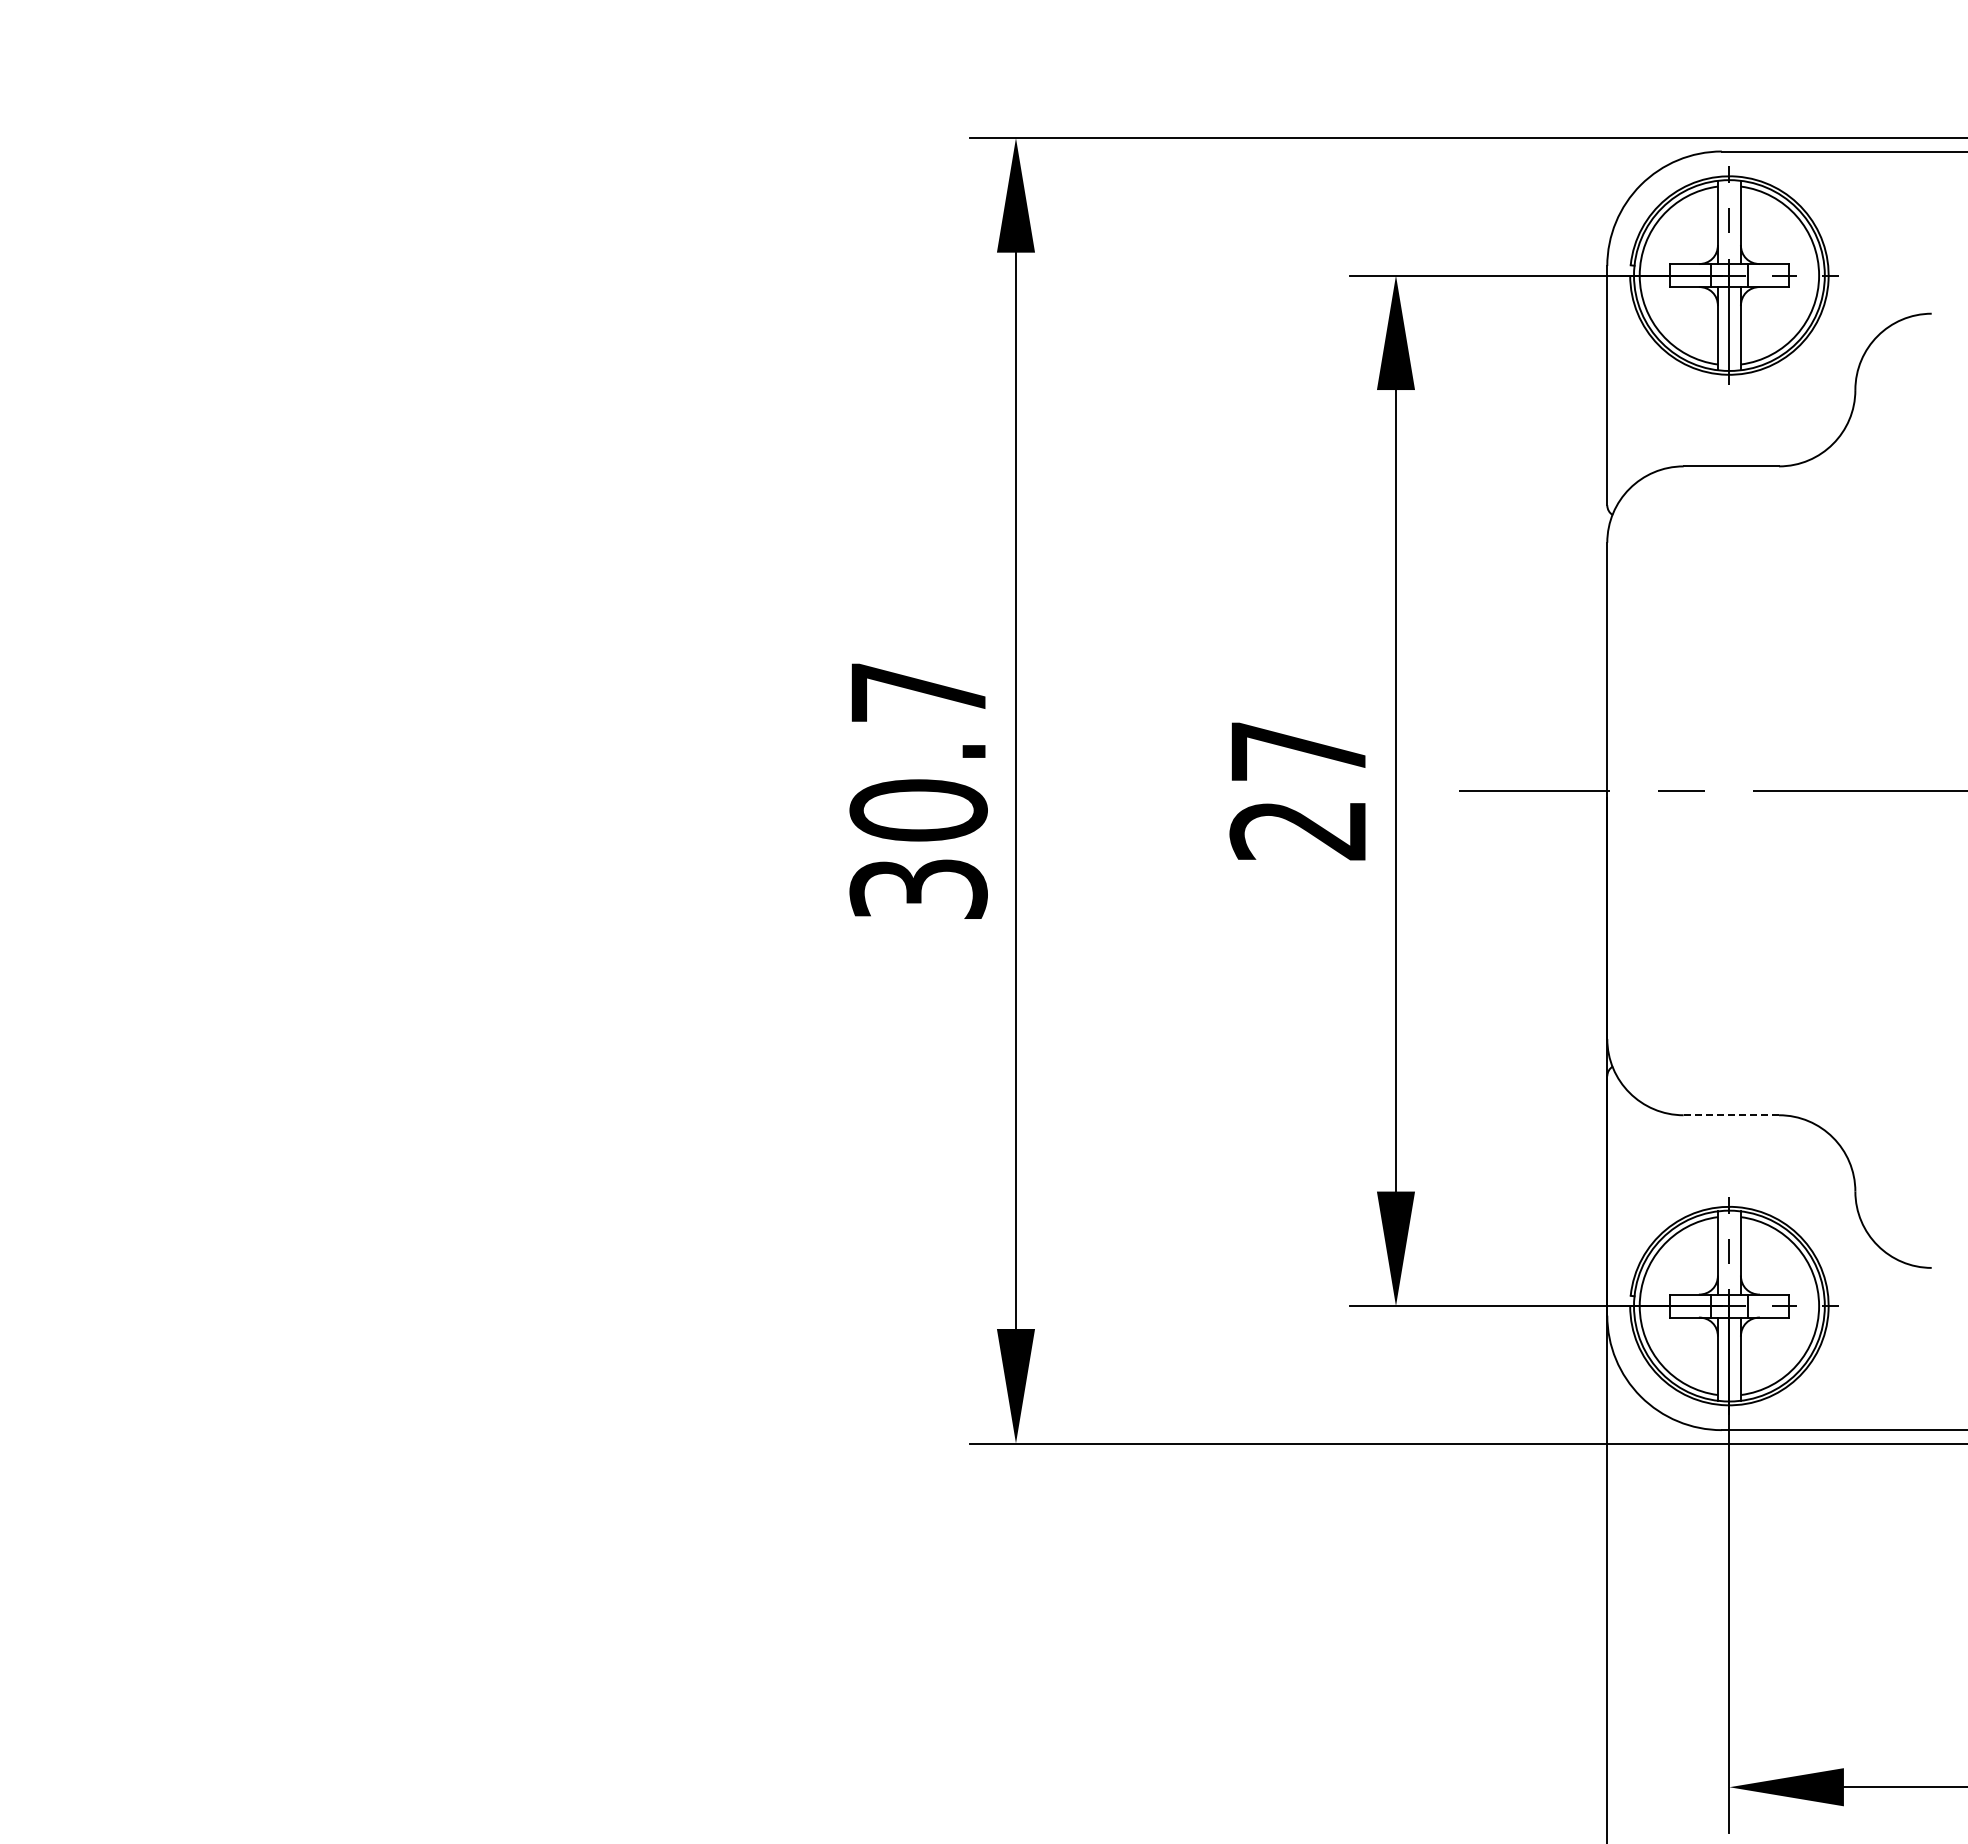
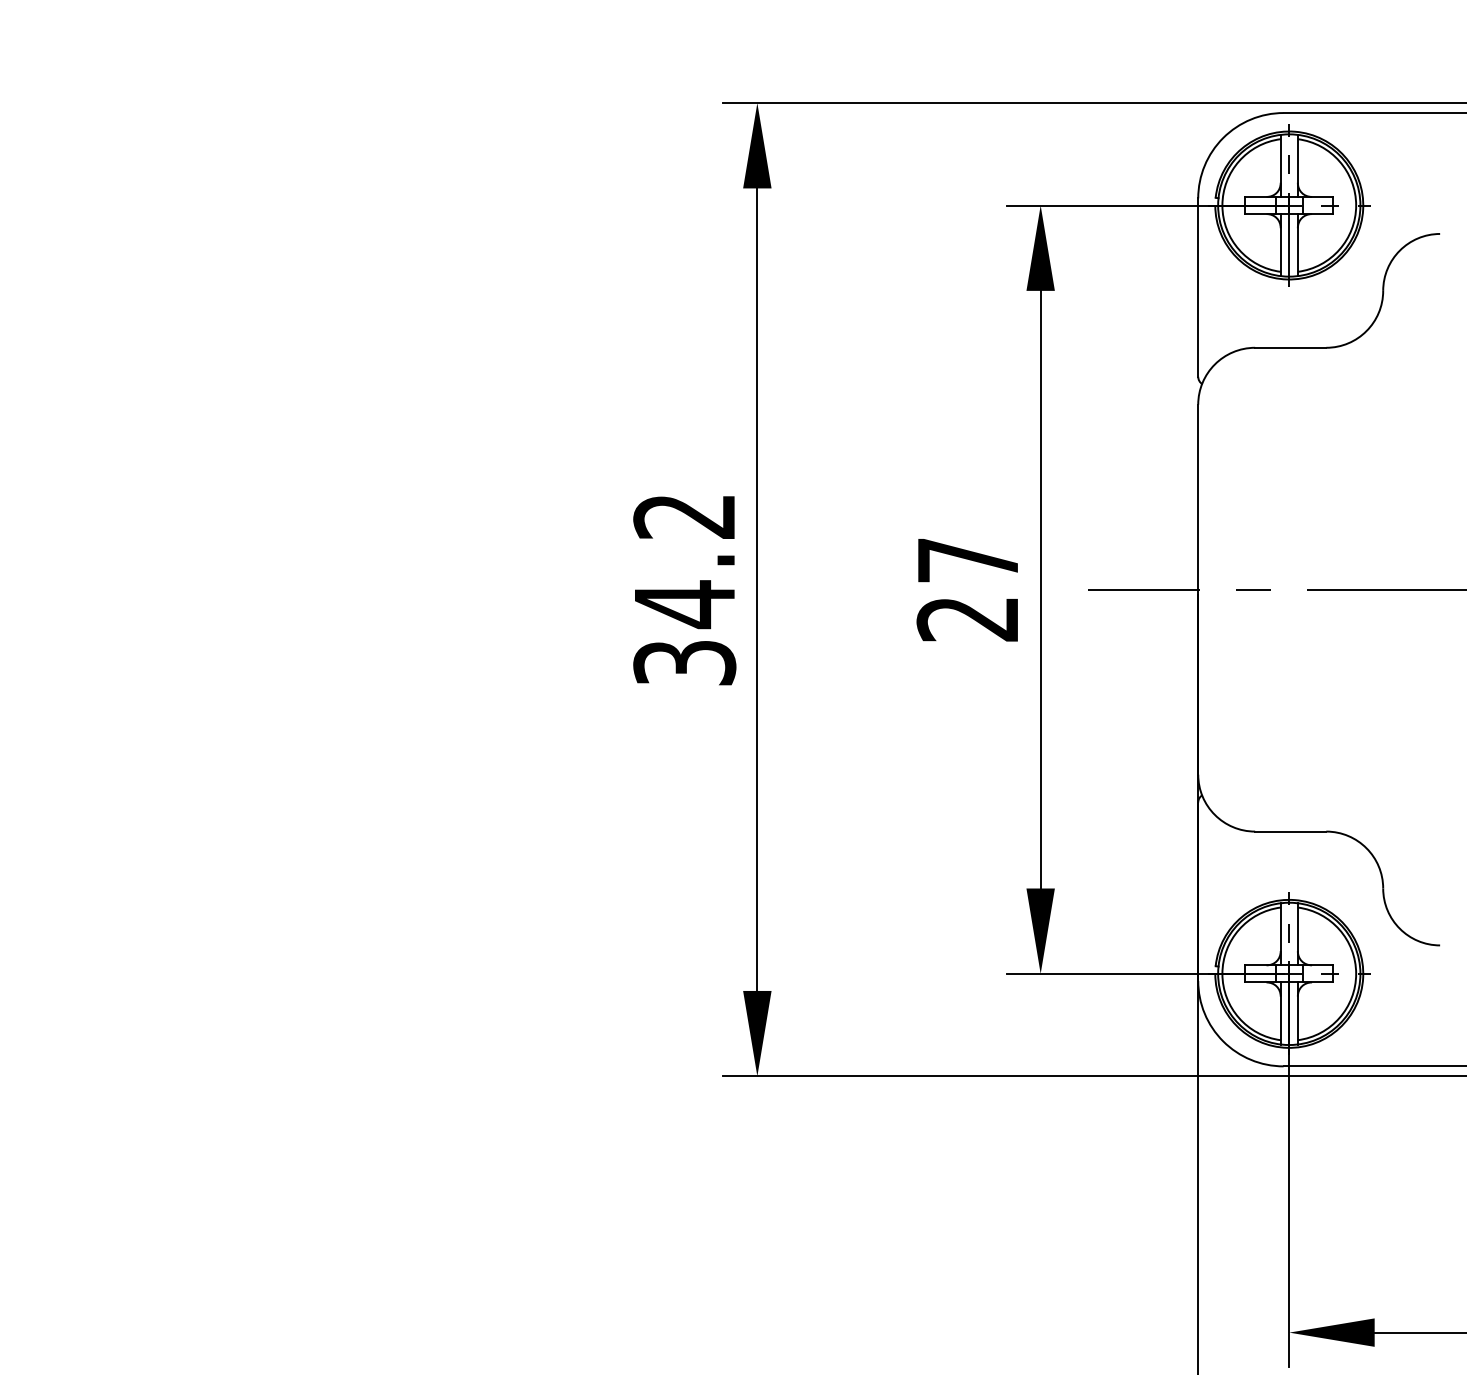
text: (918, 753) -> (684, 561), 30.7 -> 34.2
line: (1731, 1115) -> (1290, 831), dashed -> solid

